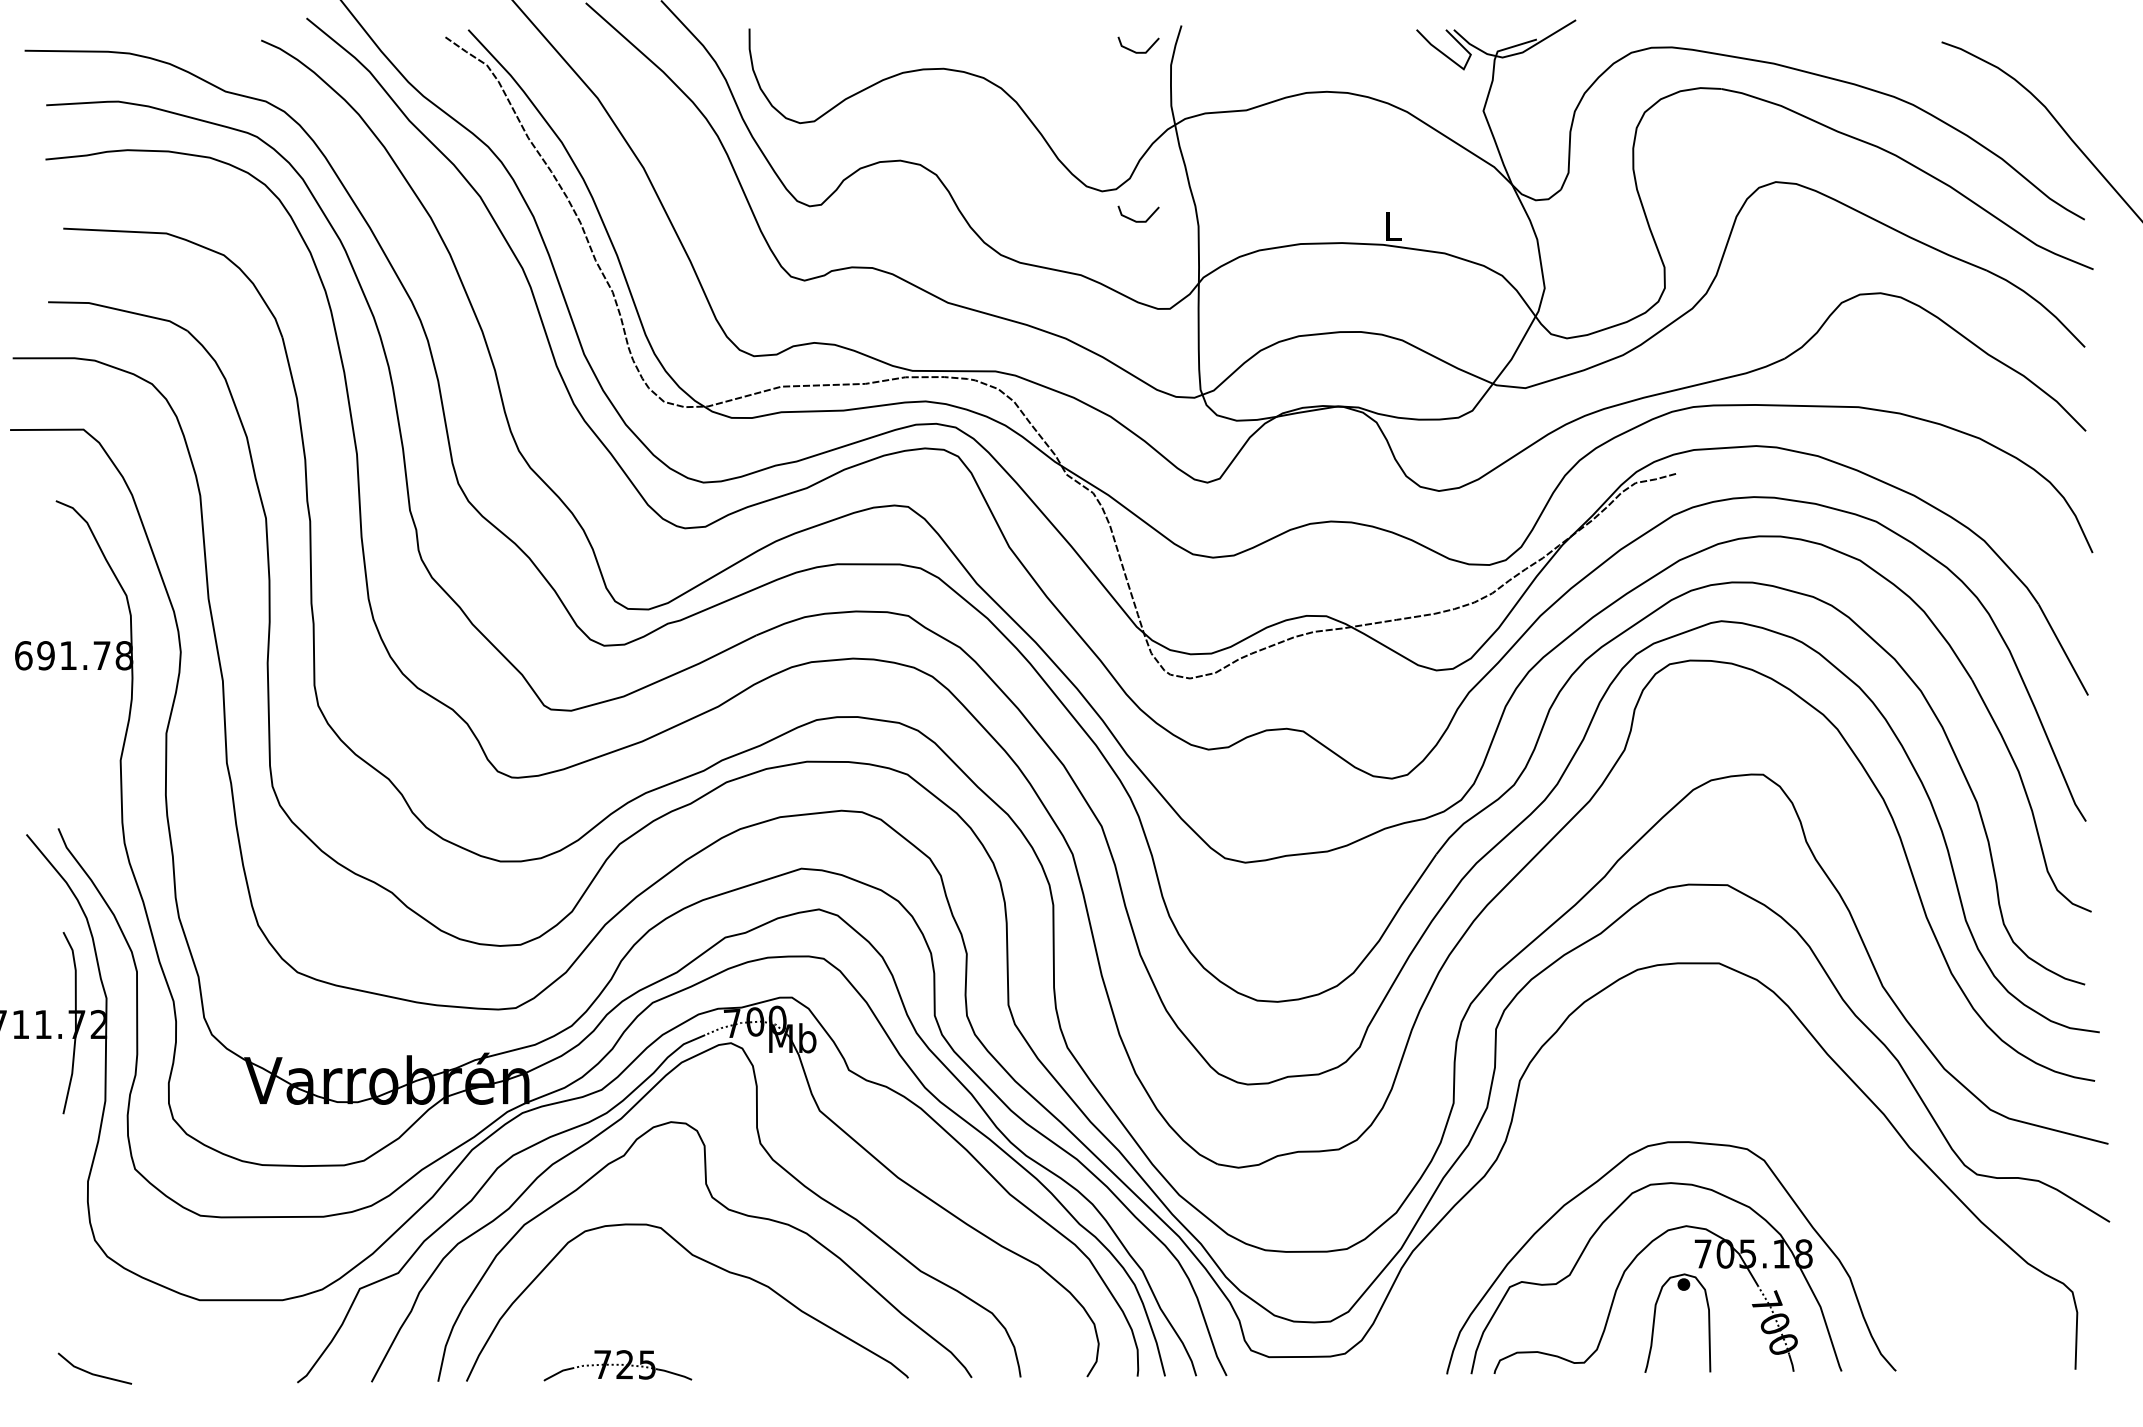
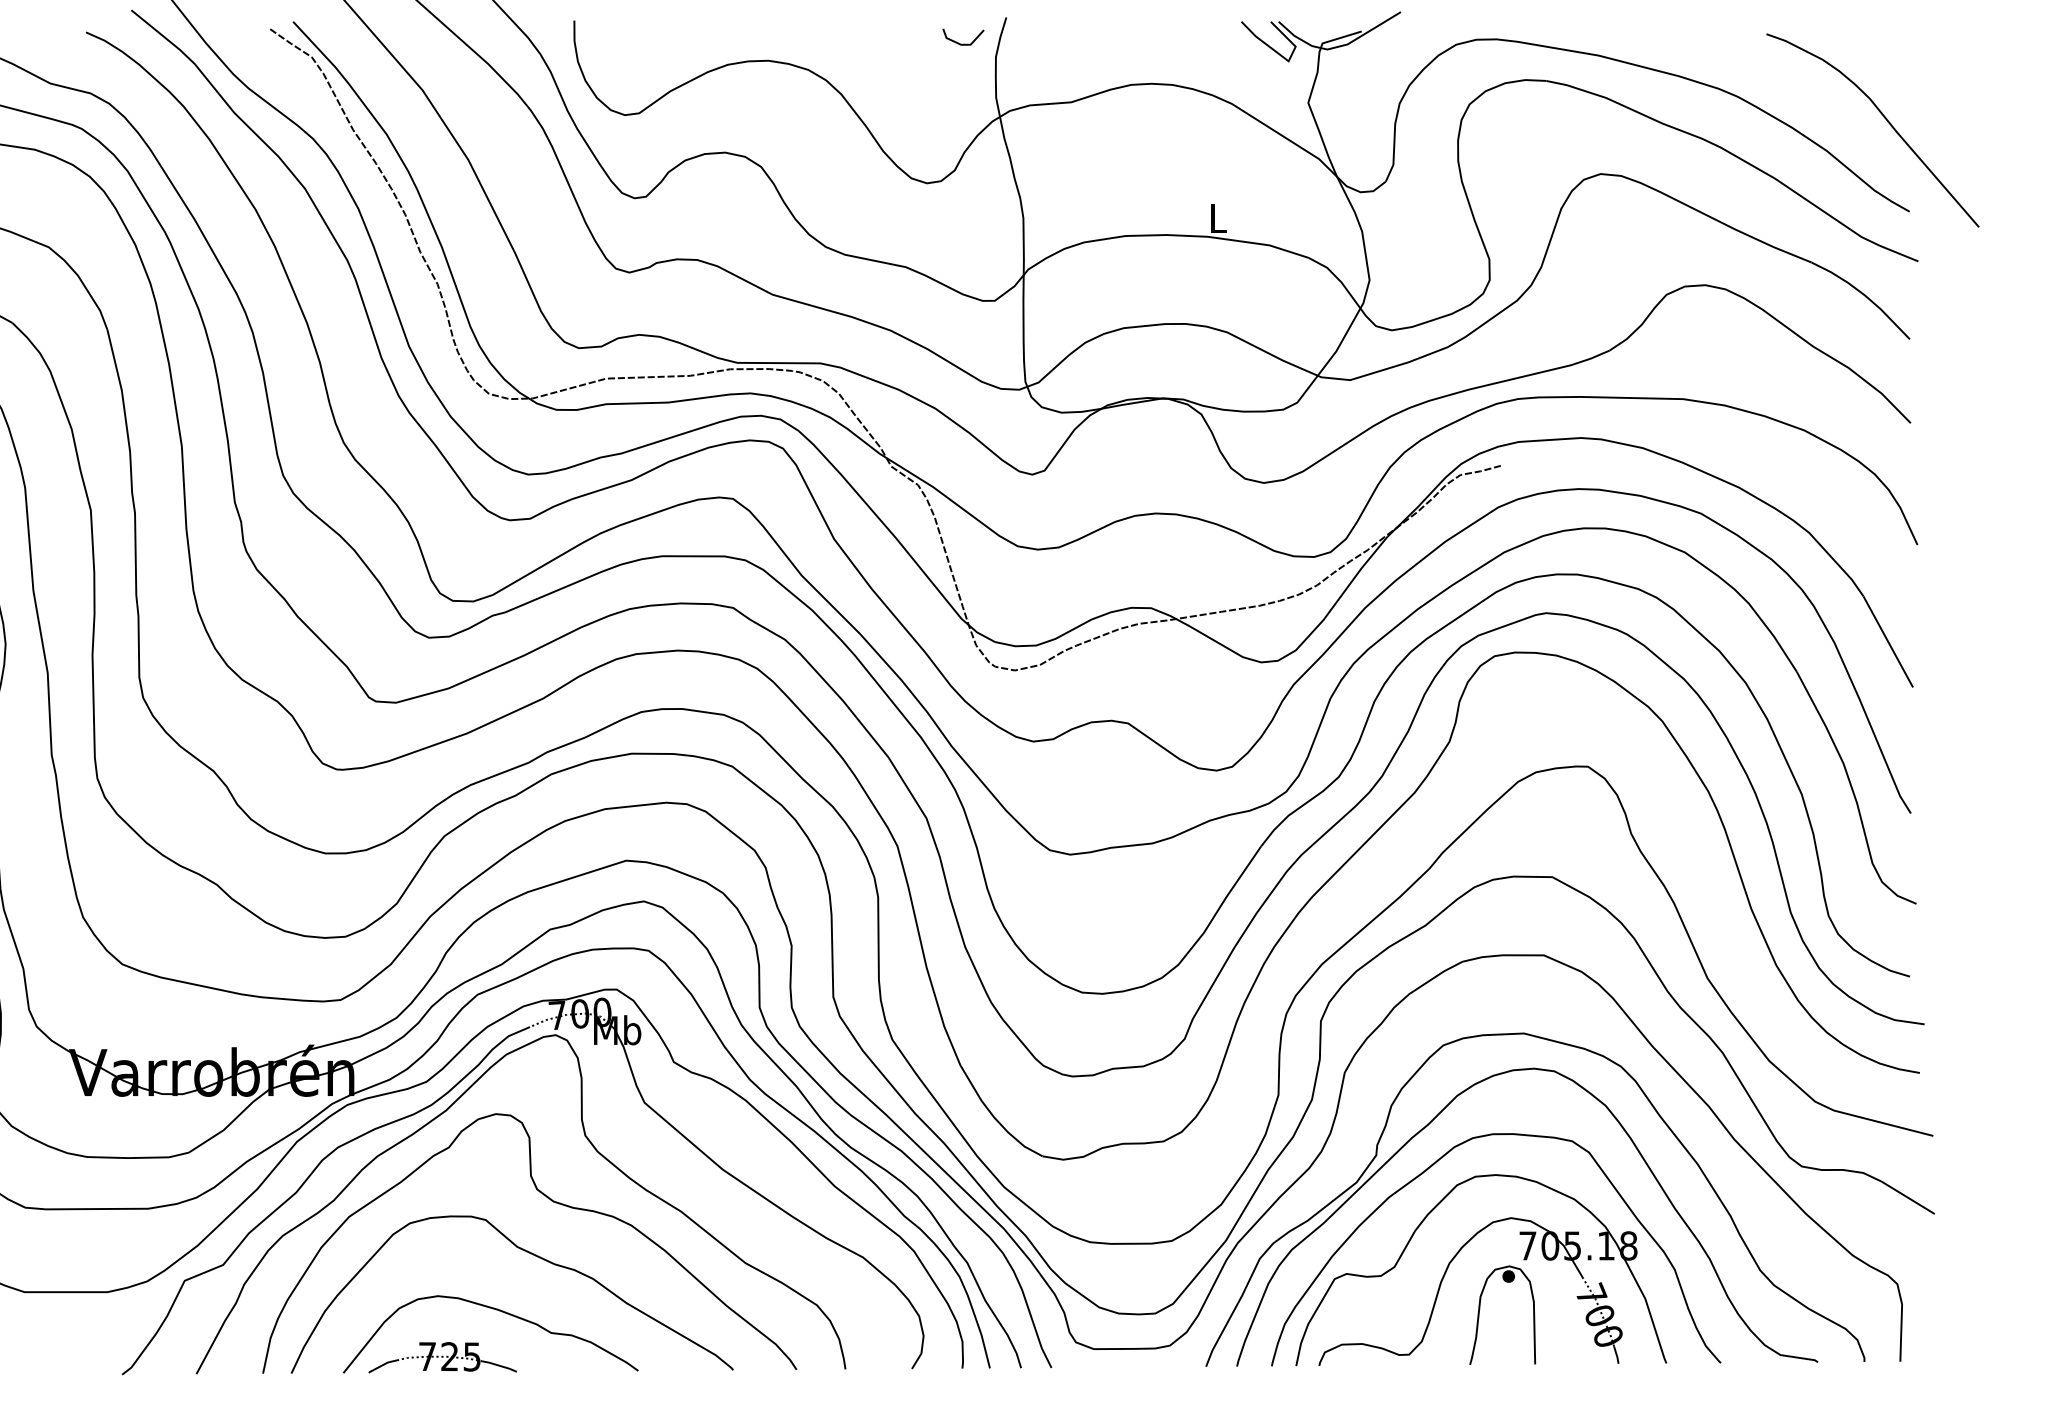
line: (1138, 220) -> (963, 212), removed
part: (1803, 1145) -> (1628, 1137), added
curve: (674, 1319) -> (499, 1311), added

